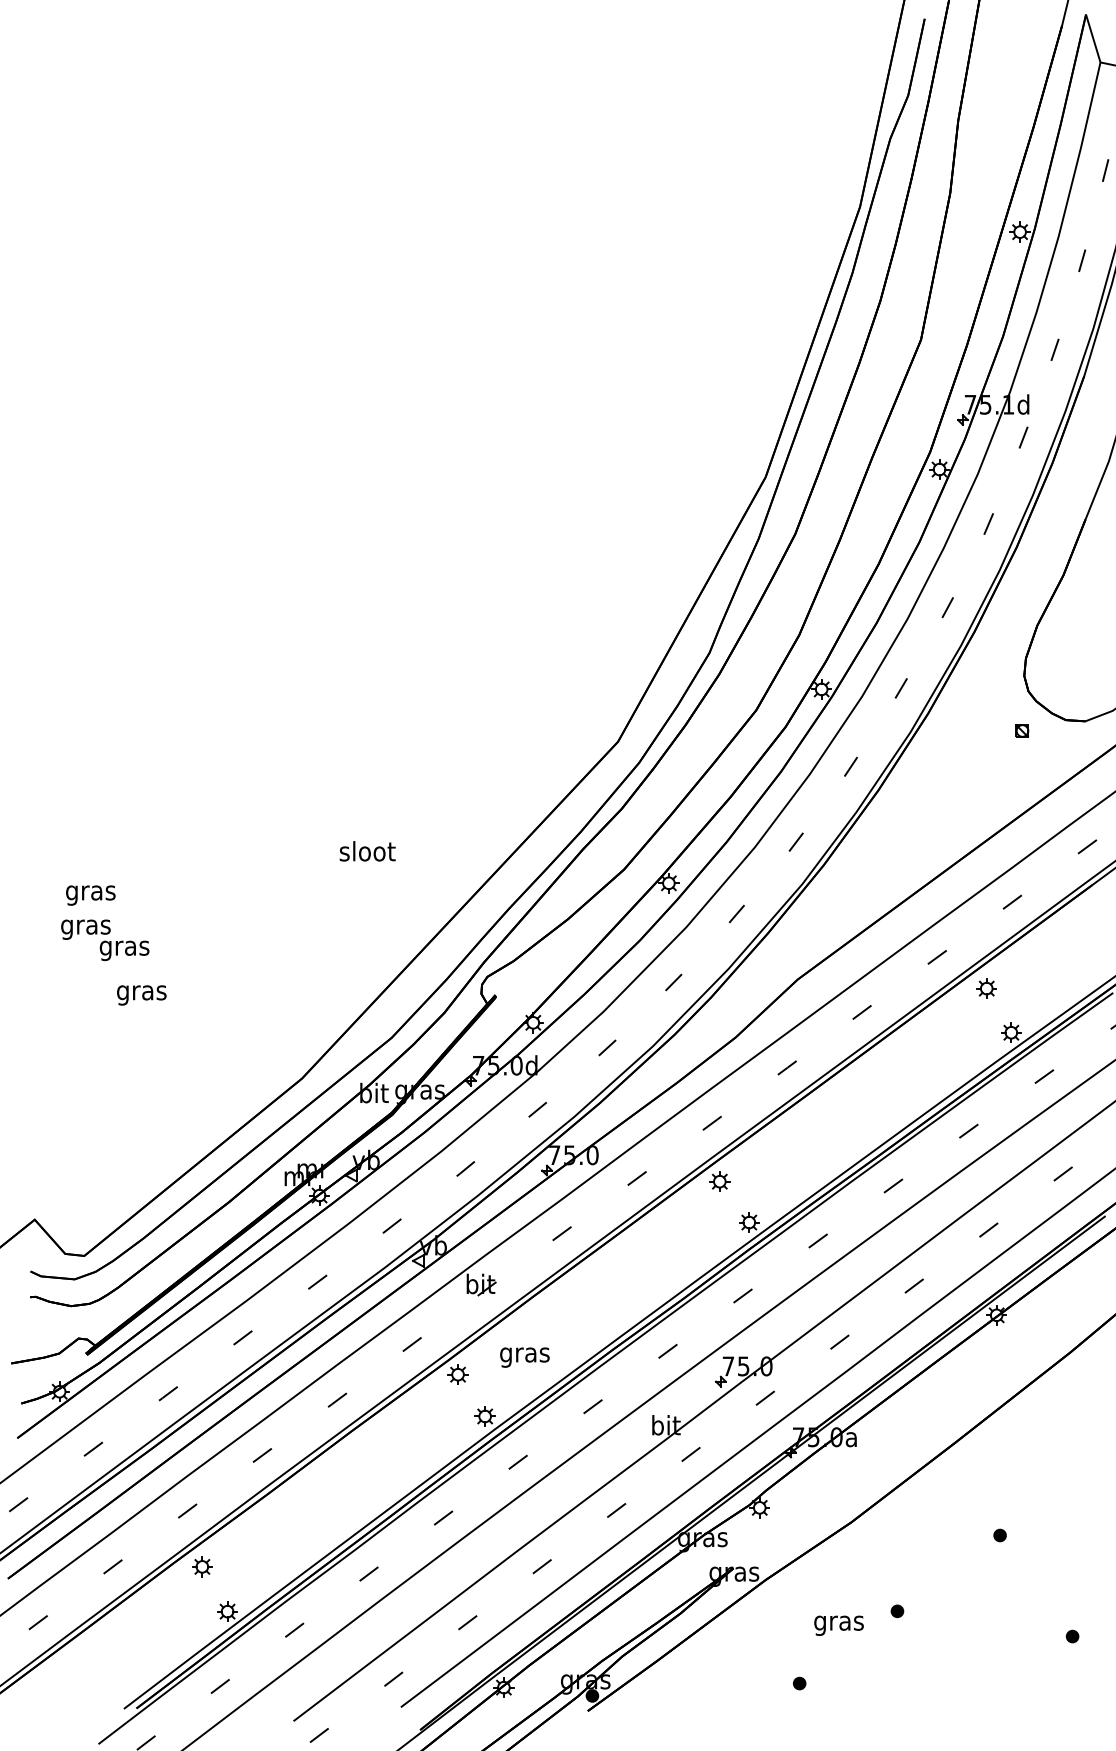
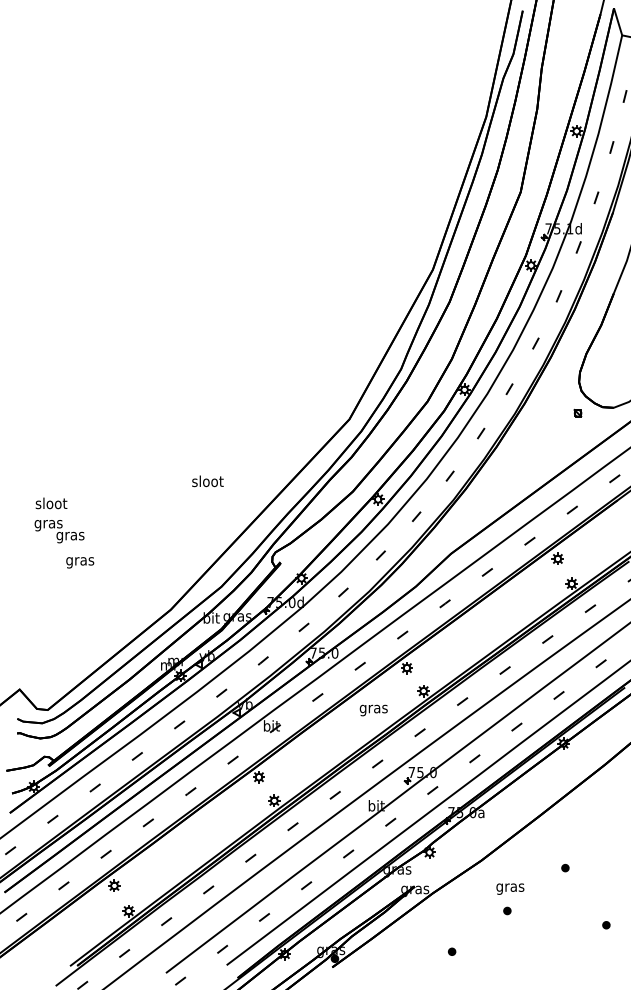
text: (91, 892) -> (51, 504), gras -> sloot
text: (524, 1357) -> (373, 710), moved
text: (839, 1624) -> (510, 888), moved

